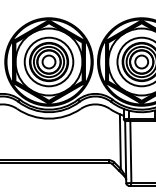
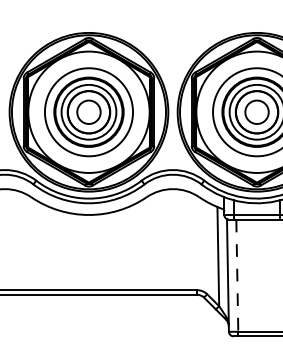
line: (130, 152) -> (236, 276), solid -> dashed

